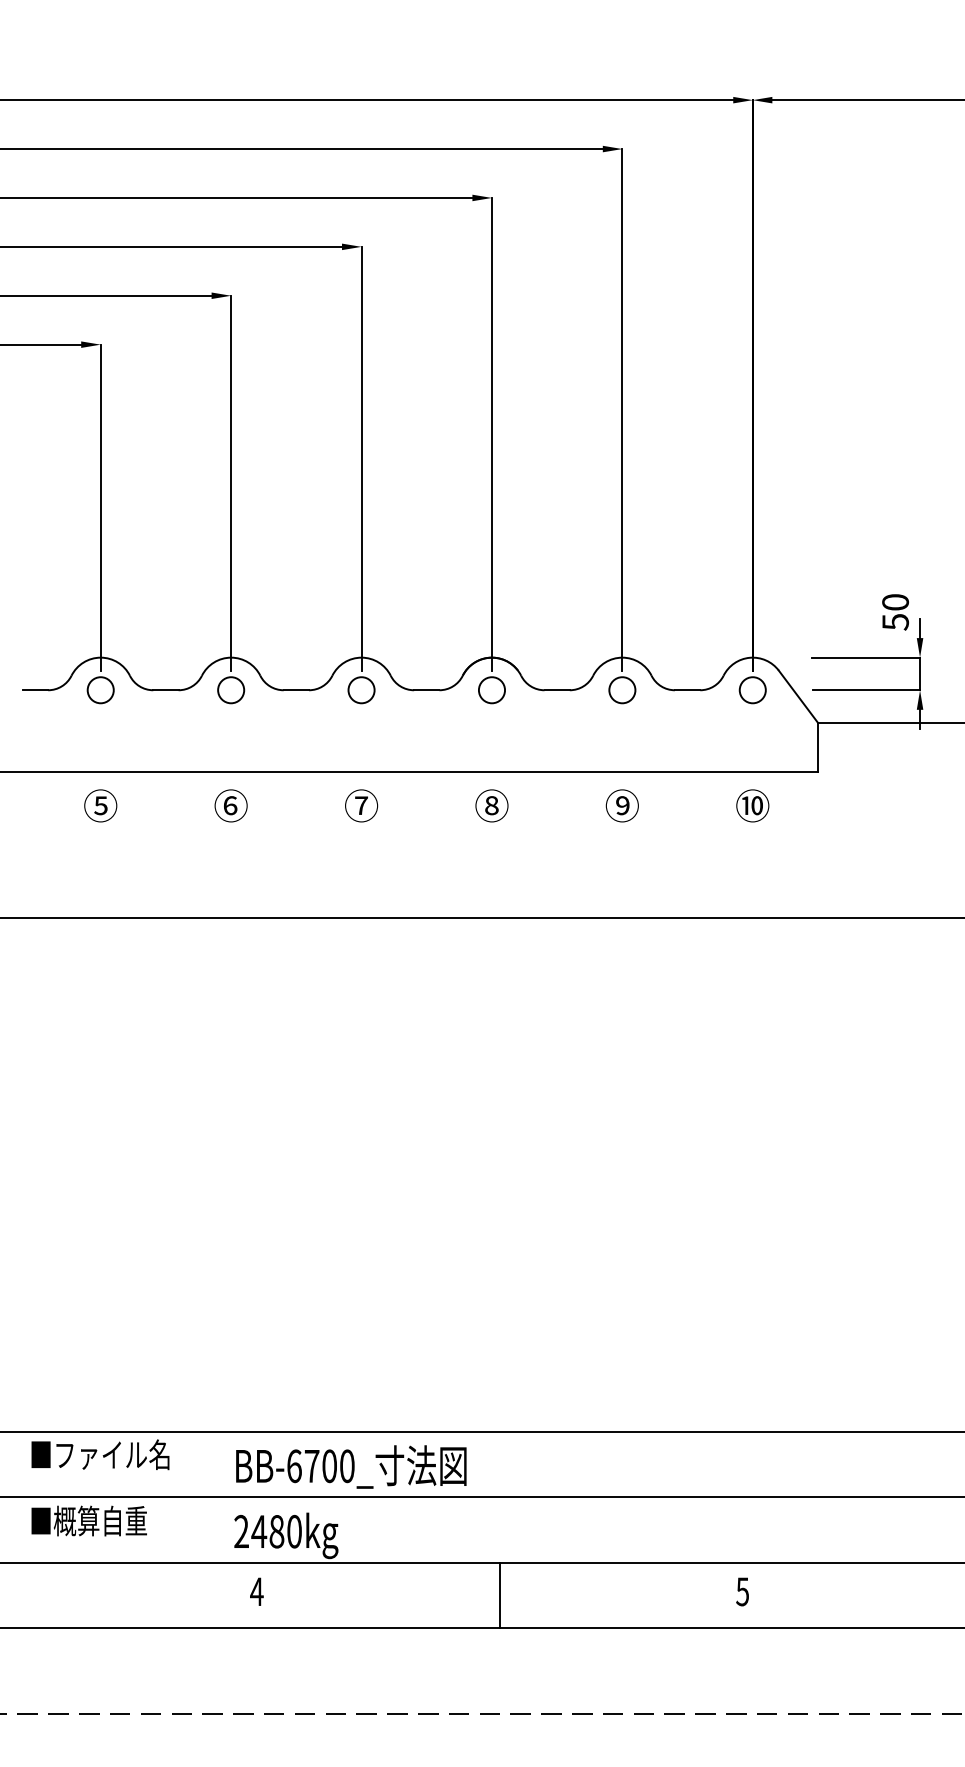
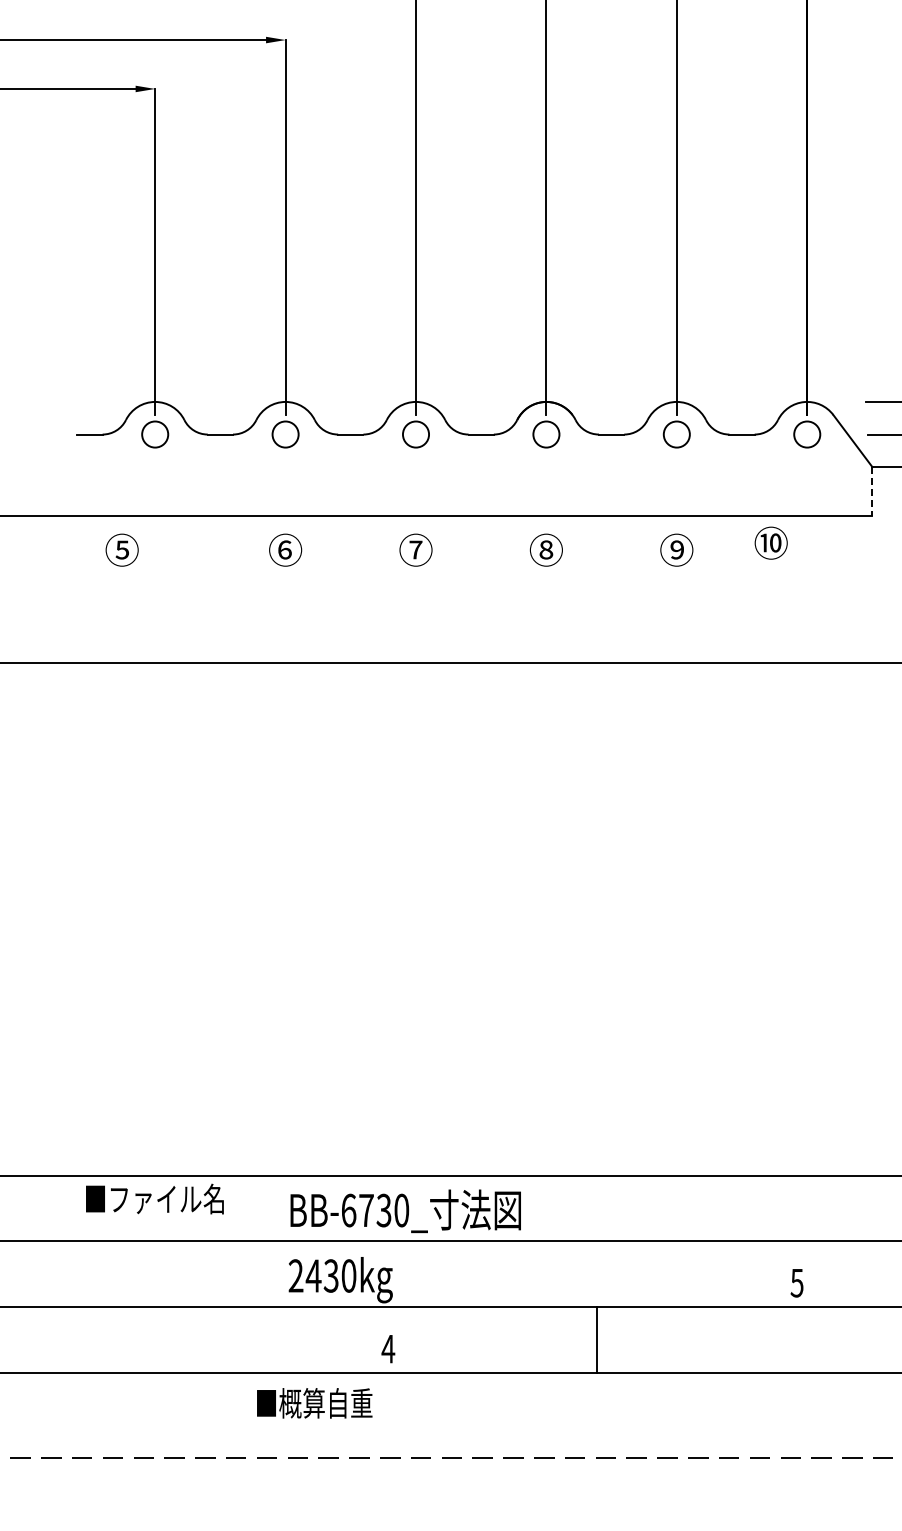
line: (818, 747) -> (872, 491), solid -> dashed
text: (100, 805) -> (121, 549), moved
text: (752, 805) -> (770, 542), moved
text: (329, 1466) -> (383, 1210), BB-6700_ -> BB-6730_
text: (88, 1520) -> (313, 1402), moved
text: (276, 1531) -> (330, 1275), 2480kg -> 2430kg
text: (256, 1591) -> (387, 1348), moved
text: (742, 1591) -> (796, 1282), moved
line: (499, 1595) -> (596, 1339), moved

